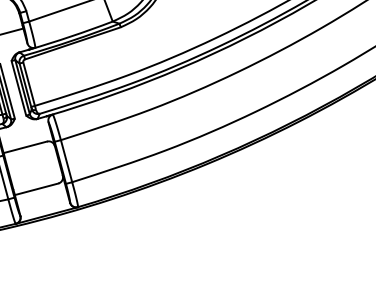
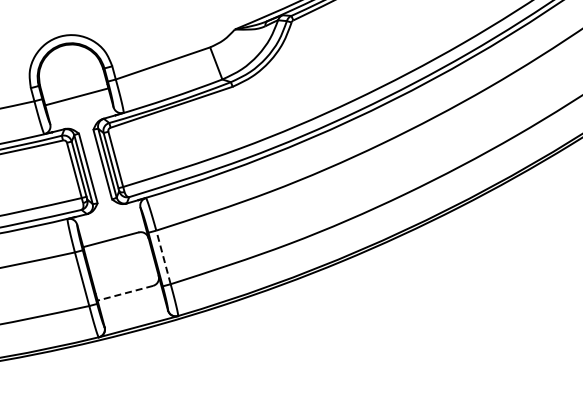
line: (66, 161) -> (163, 257), solid -> dashed
line: (36, 189) -> (125, 293), solid -> dashed

